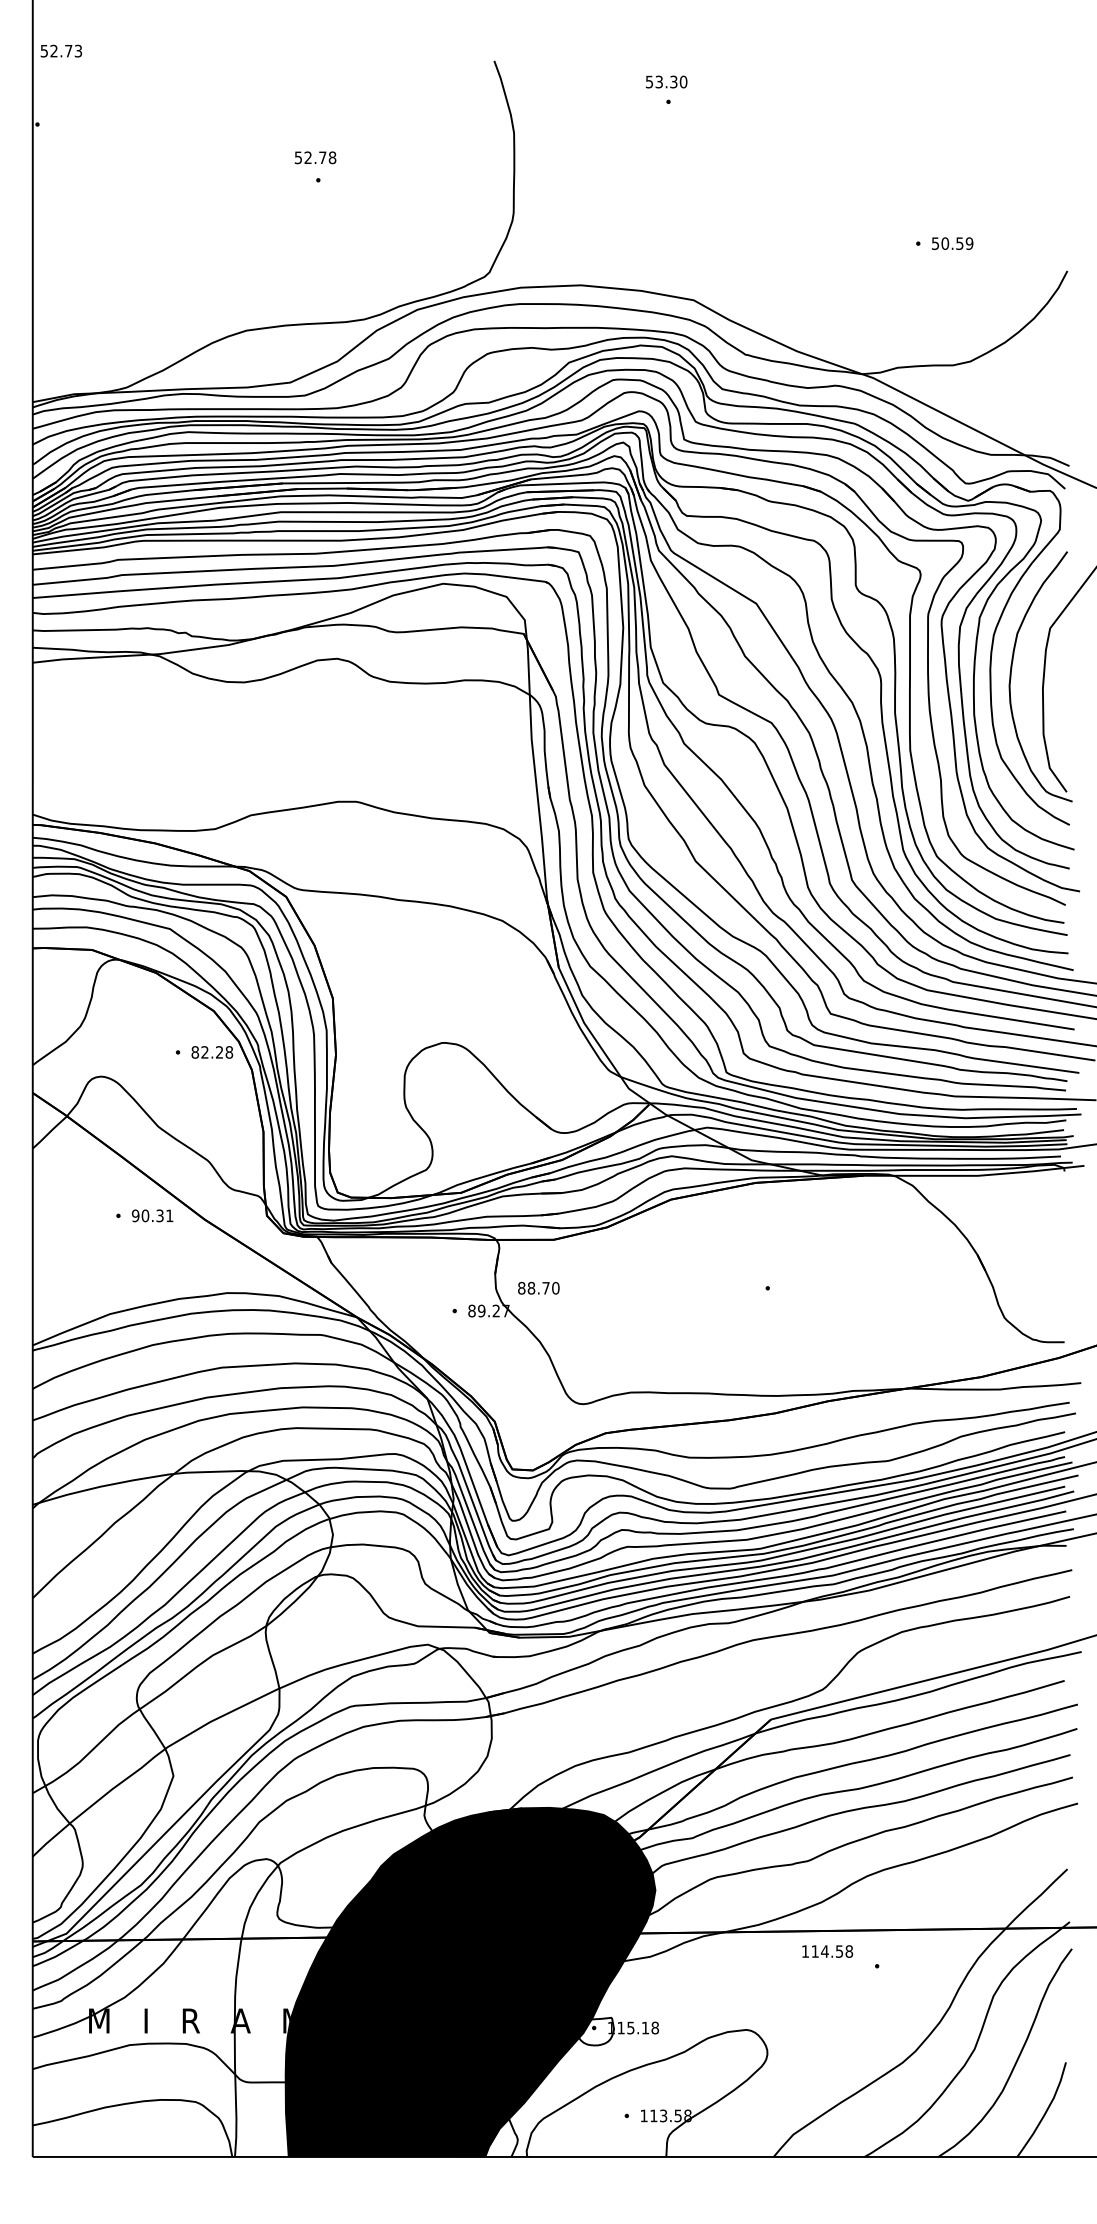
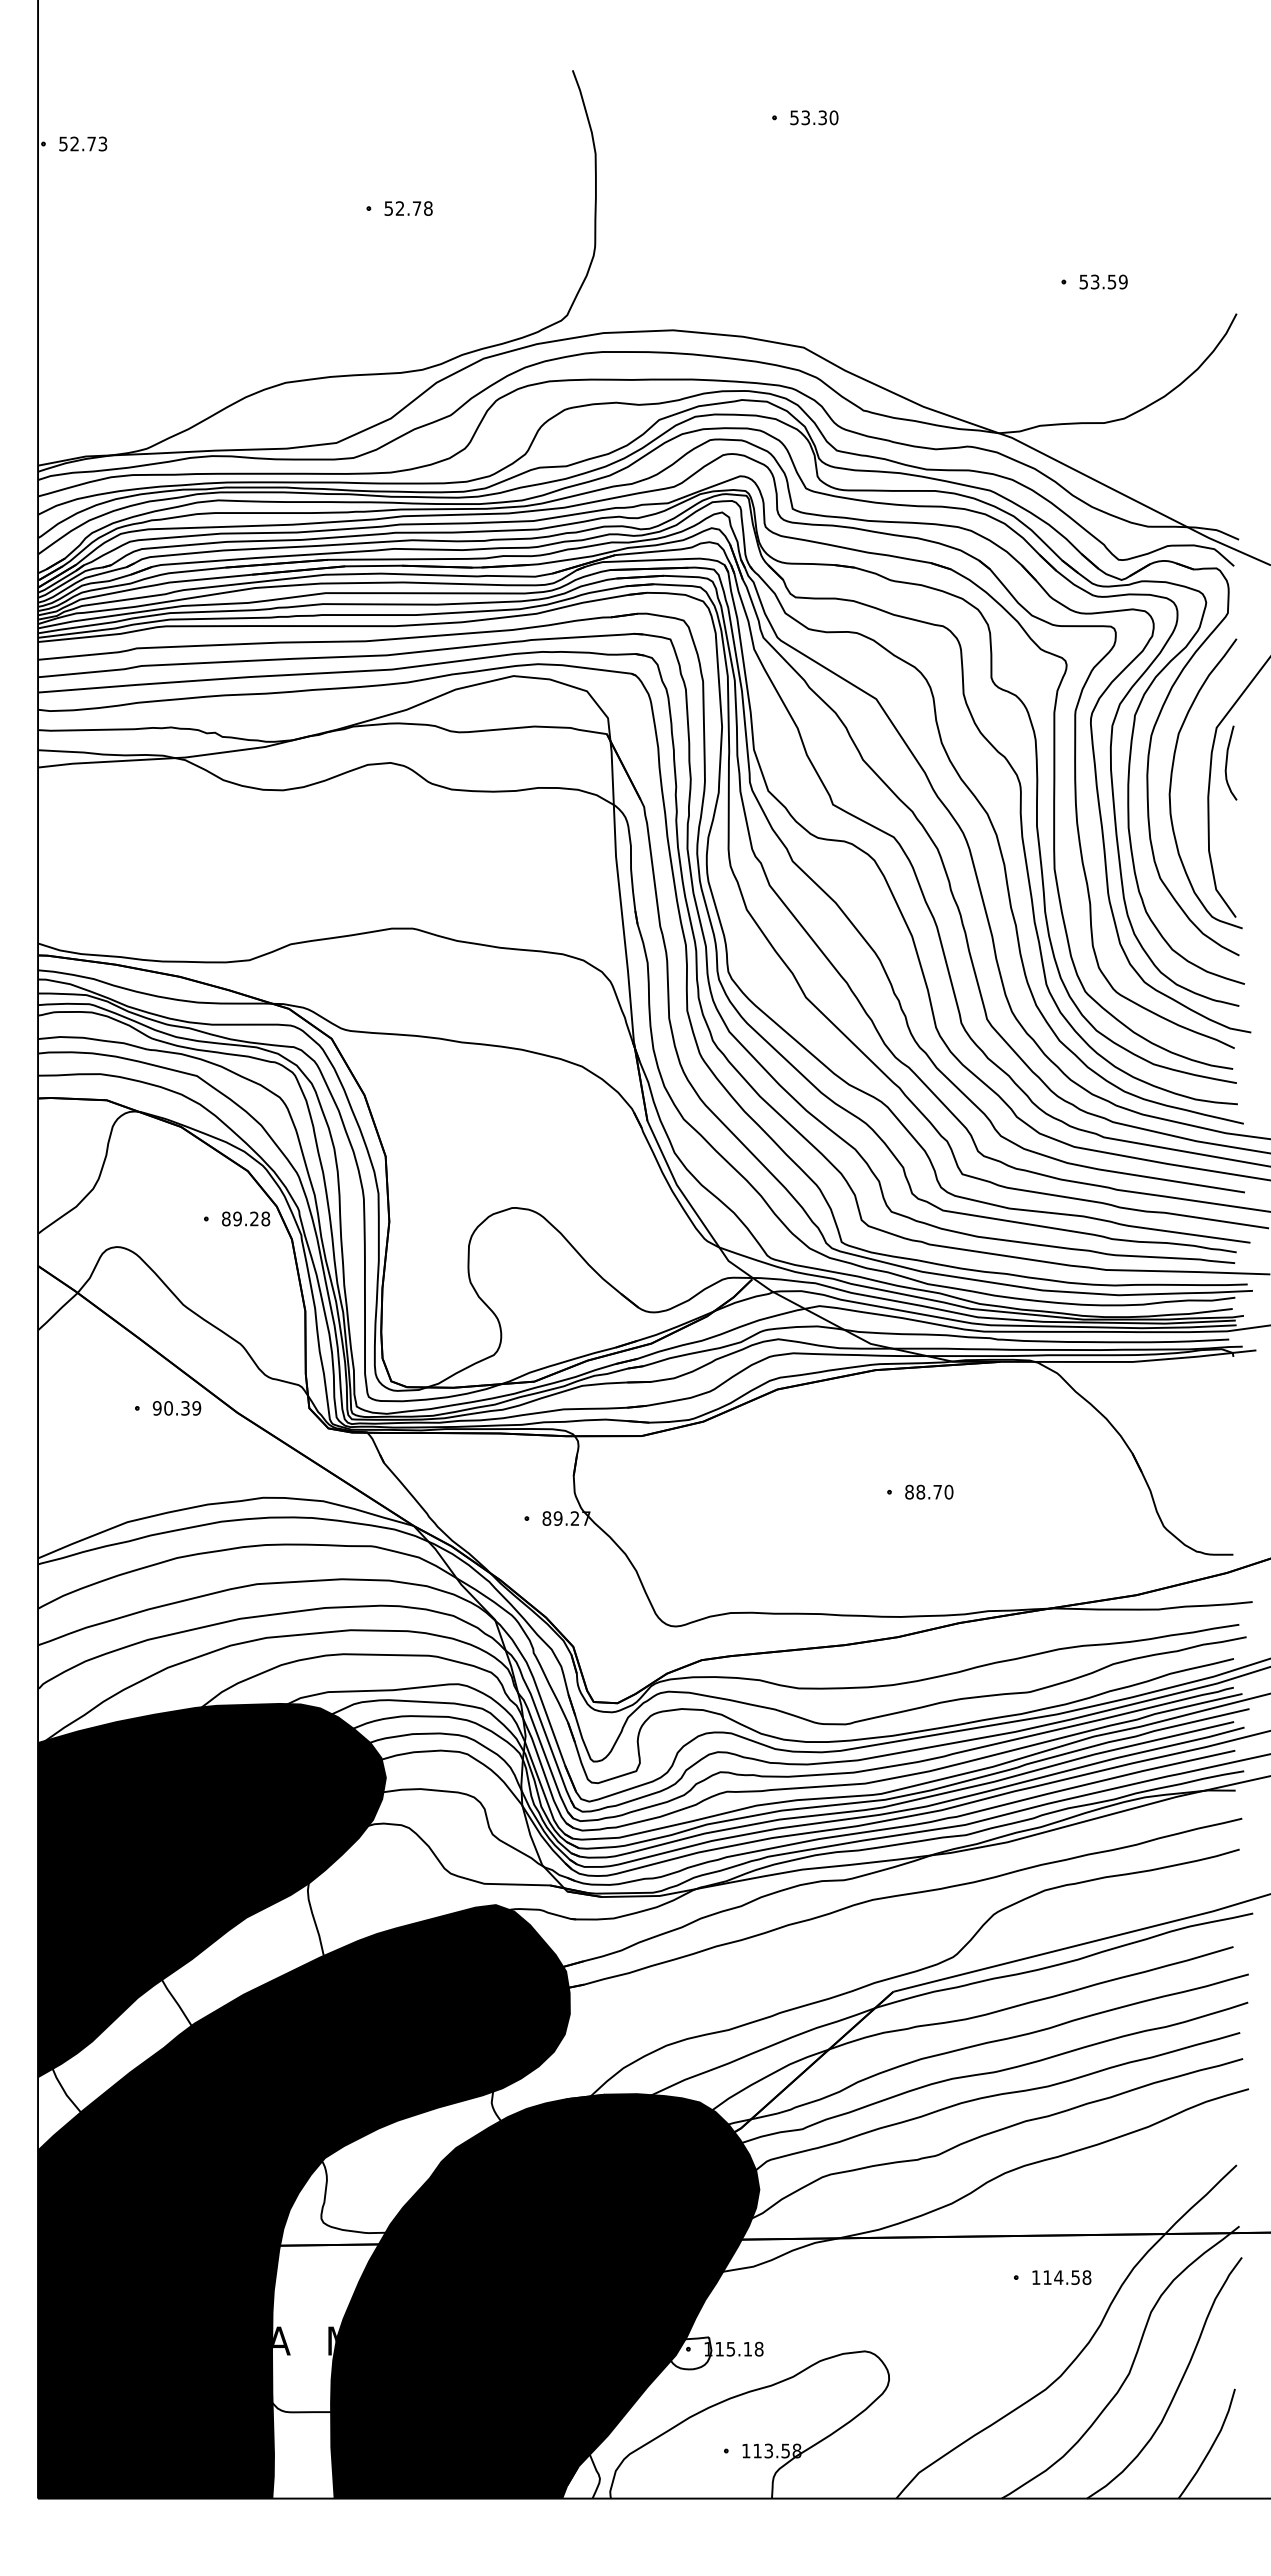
text: (61, 50) -> (83, 143), moved
text: (666, 81) -> (814, 117), moved
text: (315, 157) -> (408, 208), moved
text: (944, 243) -> (1094, 281), 50.59 -> 53.59
curve: (1059, 658) -> (1227, 762), added
text: (204, 1052) -> (237, 1218), 82.28 -> 89.28
text: (169, 1216) -> (196, 1408), 90.31 -> 90.39
text: (539, 1287) -> (929, 1491), moved
fill: (182, 1632) -> (211, 1890), added
fill: (261, 1900) -> (303, 2201), added
text: (827, 1951) -> (1061, 2277), moved

